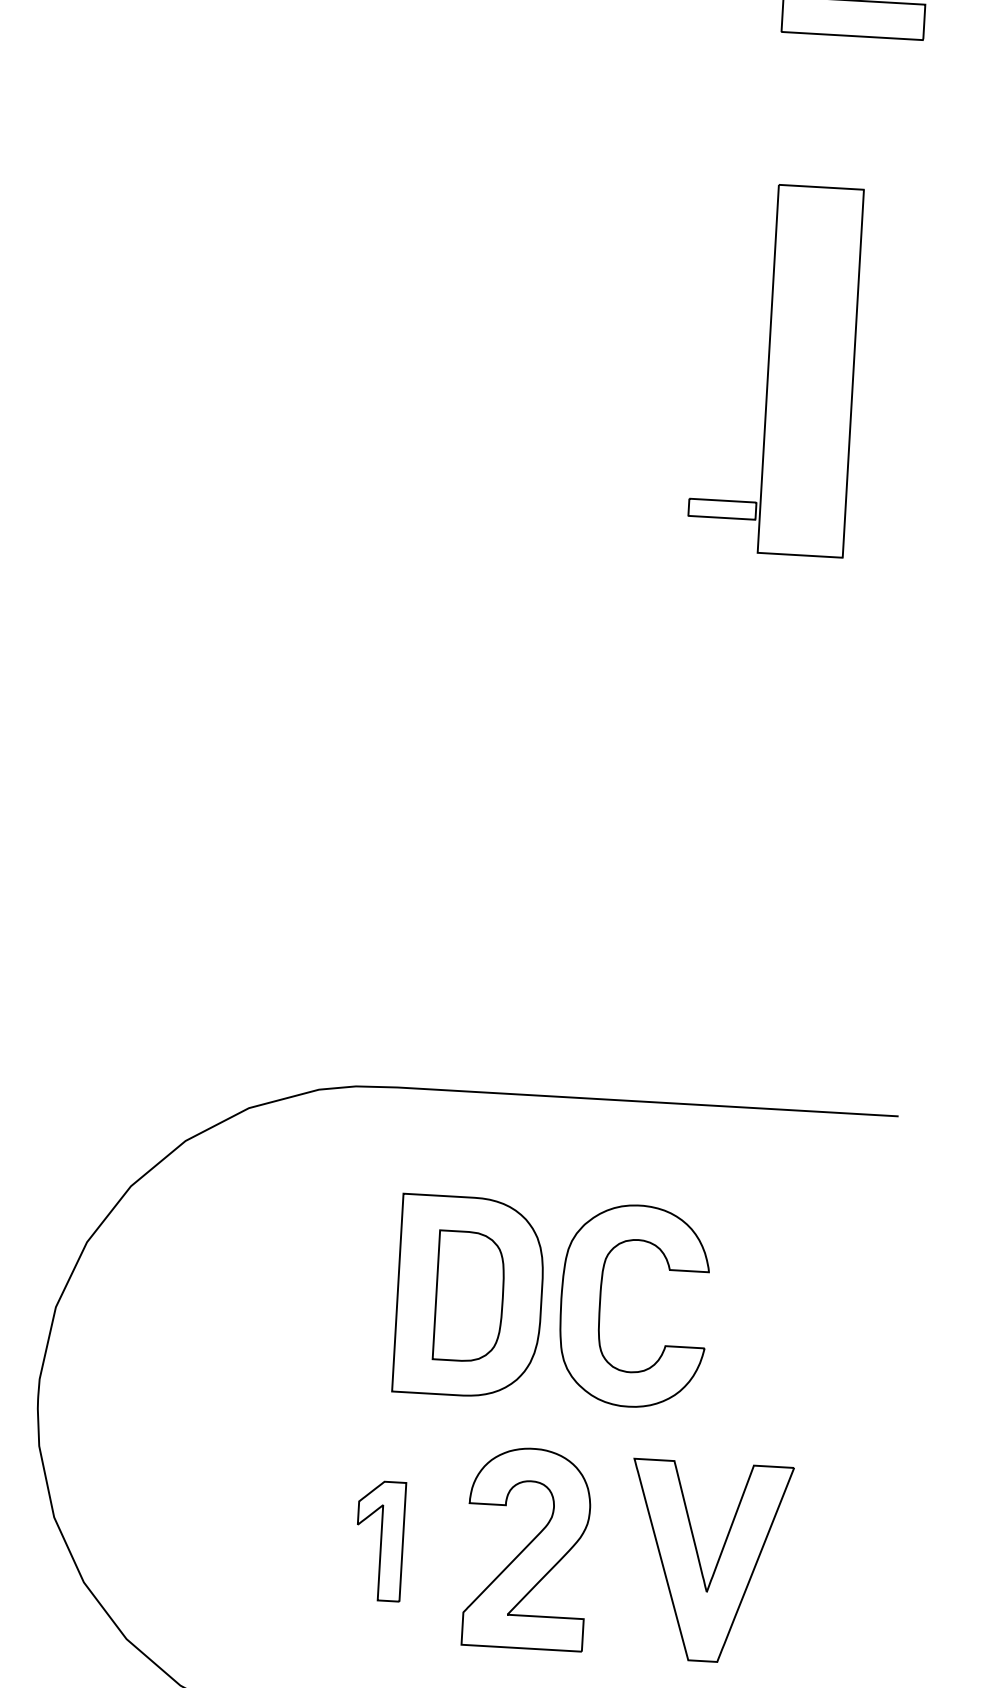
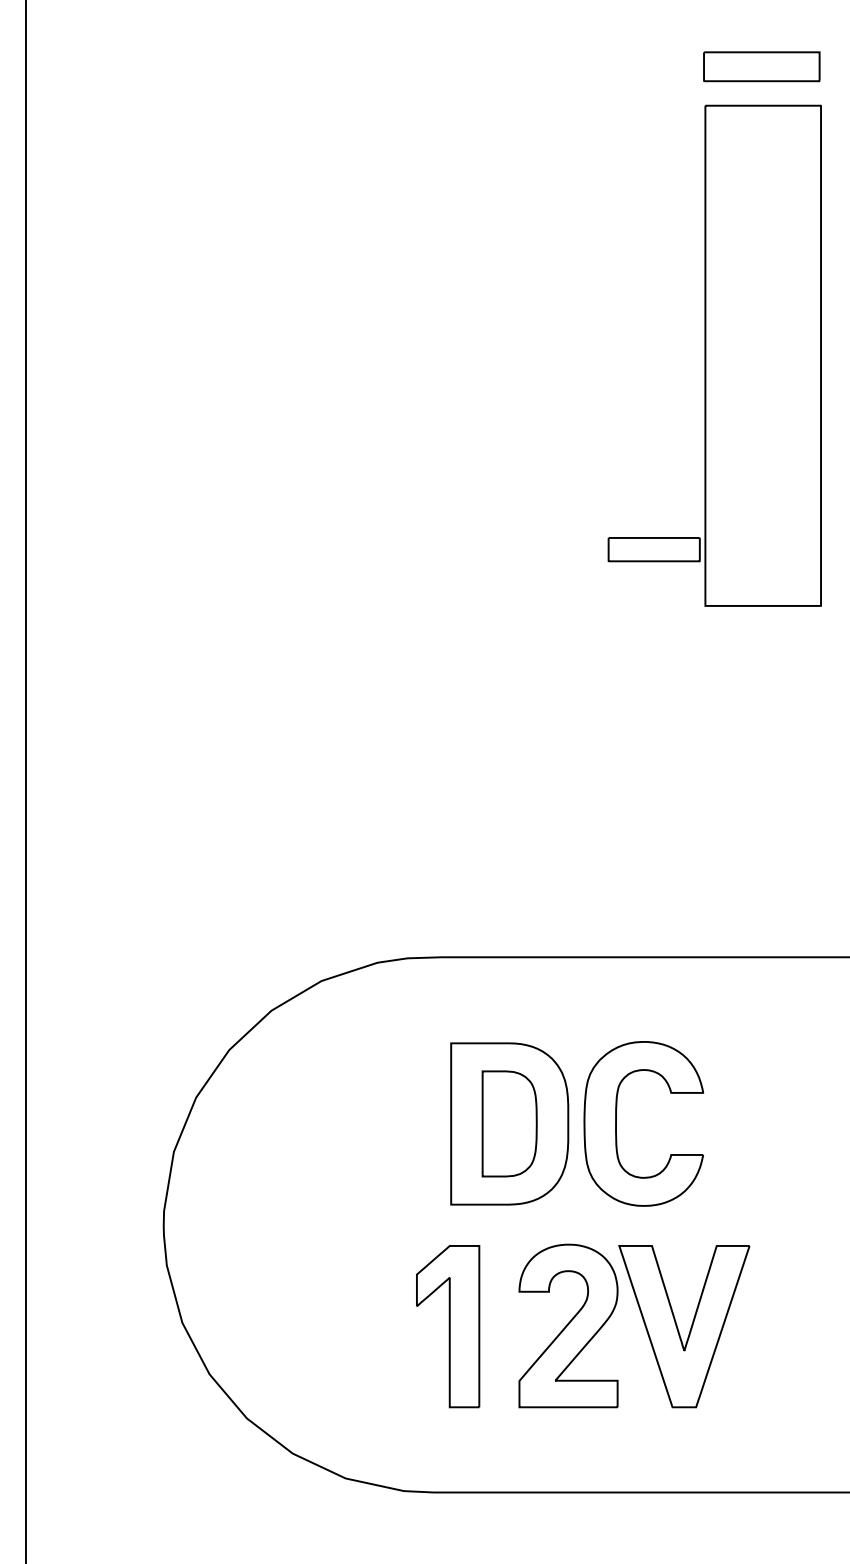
part: (775, 368) -> (714, 355), size x1.67
part: (380, 1540) -> (448, 1326), size x1.67
part: (715, 1563) -> (690, 1327), moved

